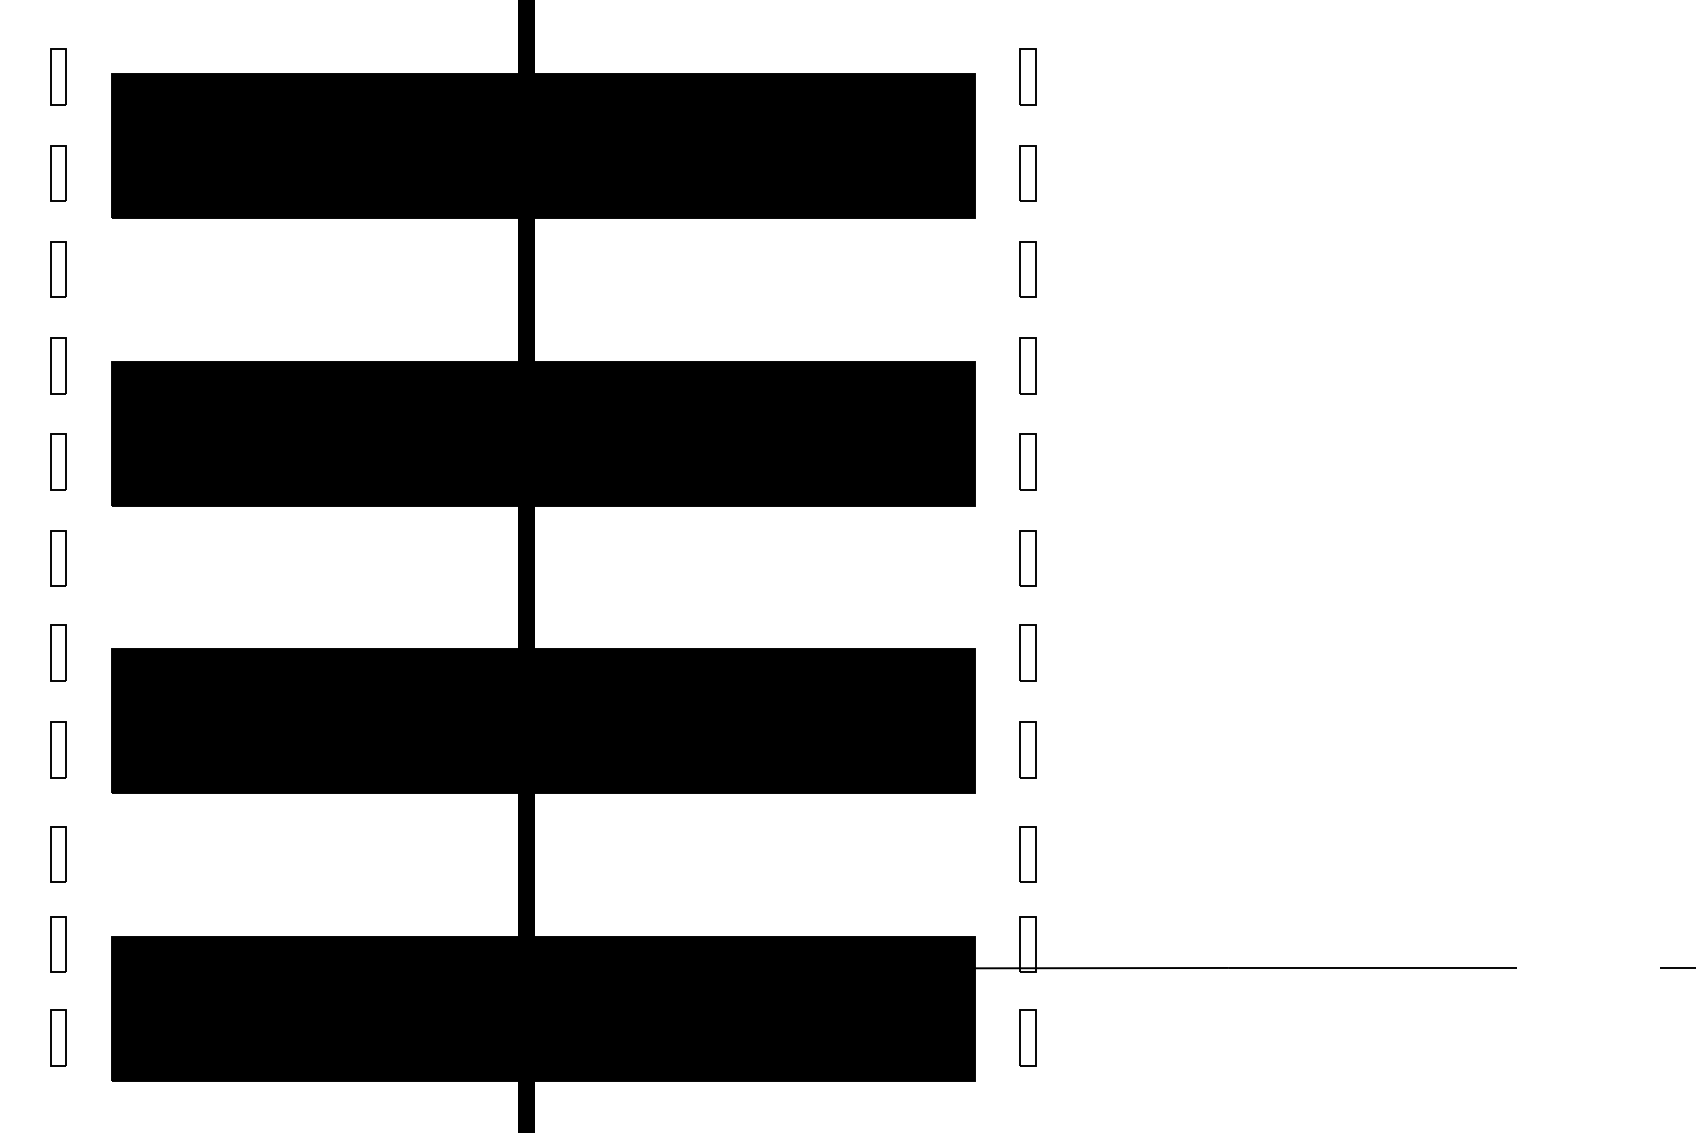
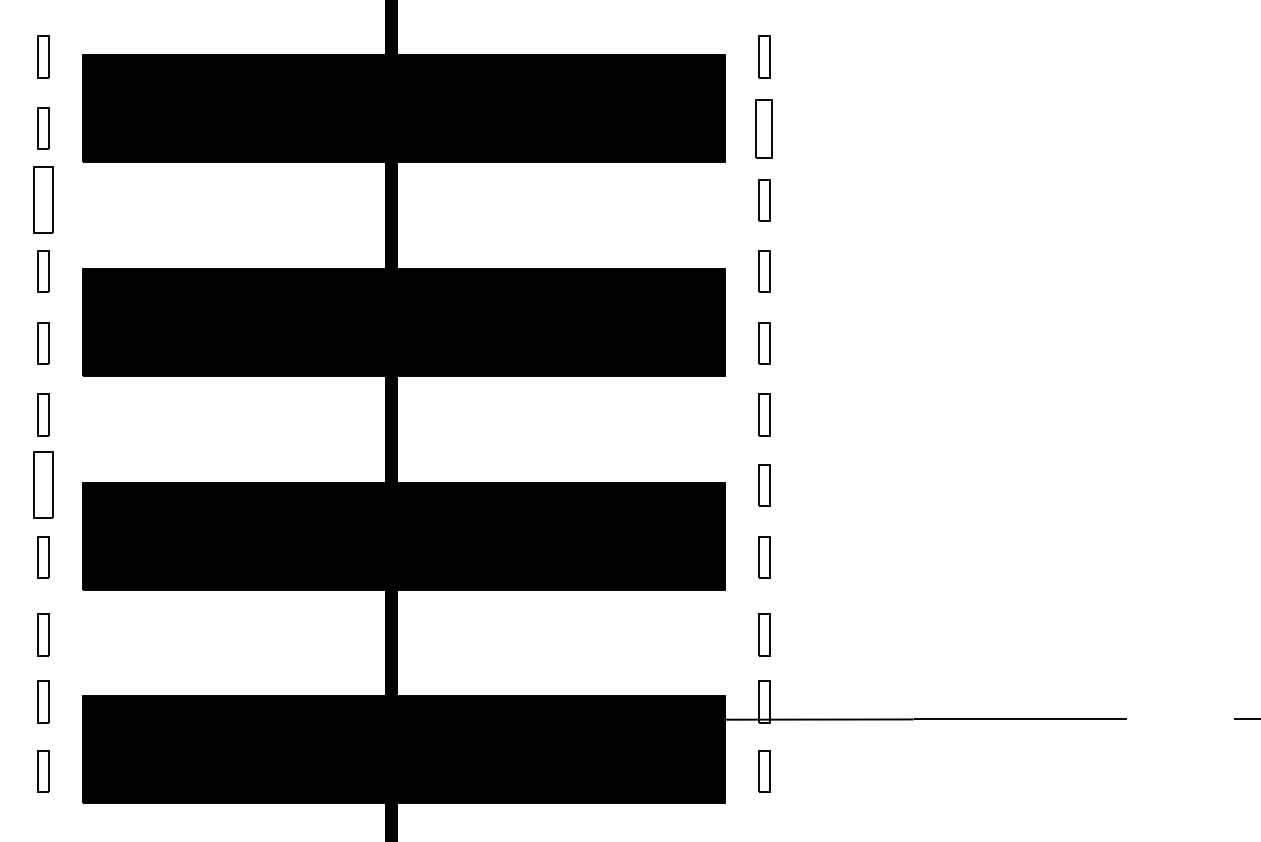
part: (1028, 173) -> (764, 128), size x1.4
part: (58, 269) -> (43, 200), size x1.6
part: (58, 653) -> (43, 485), size x1.6

